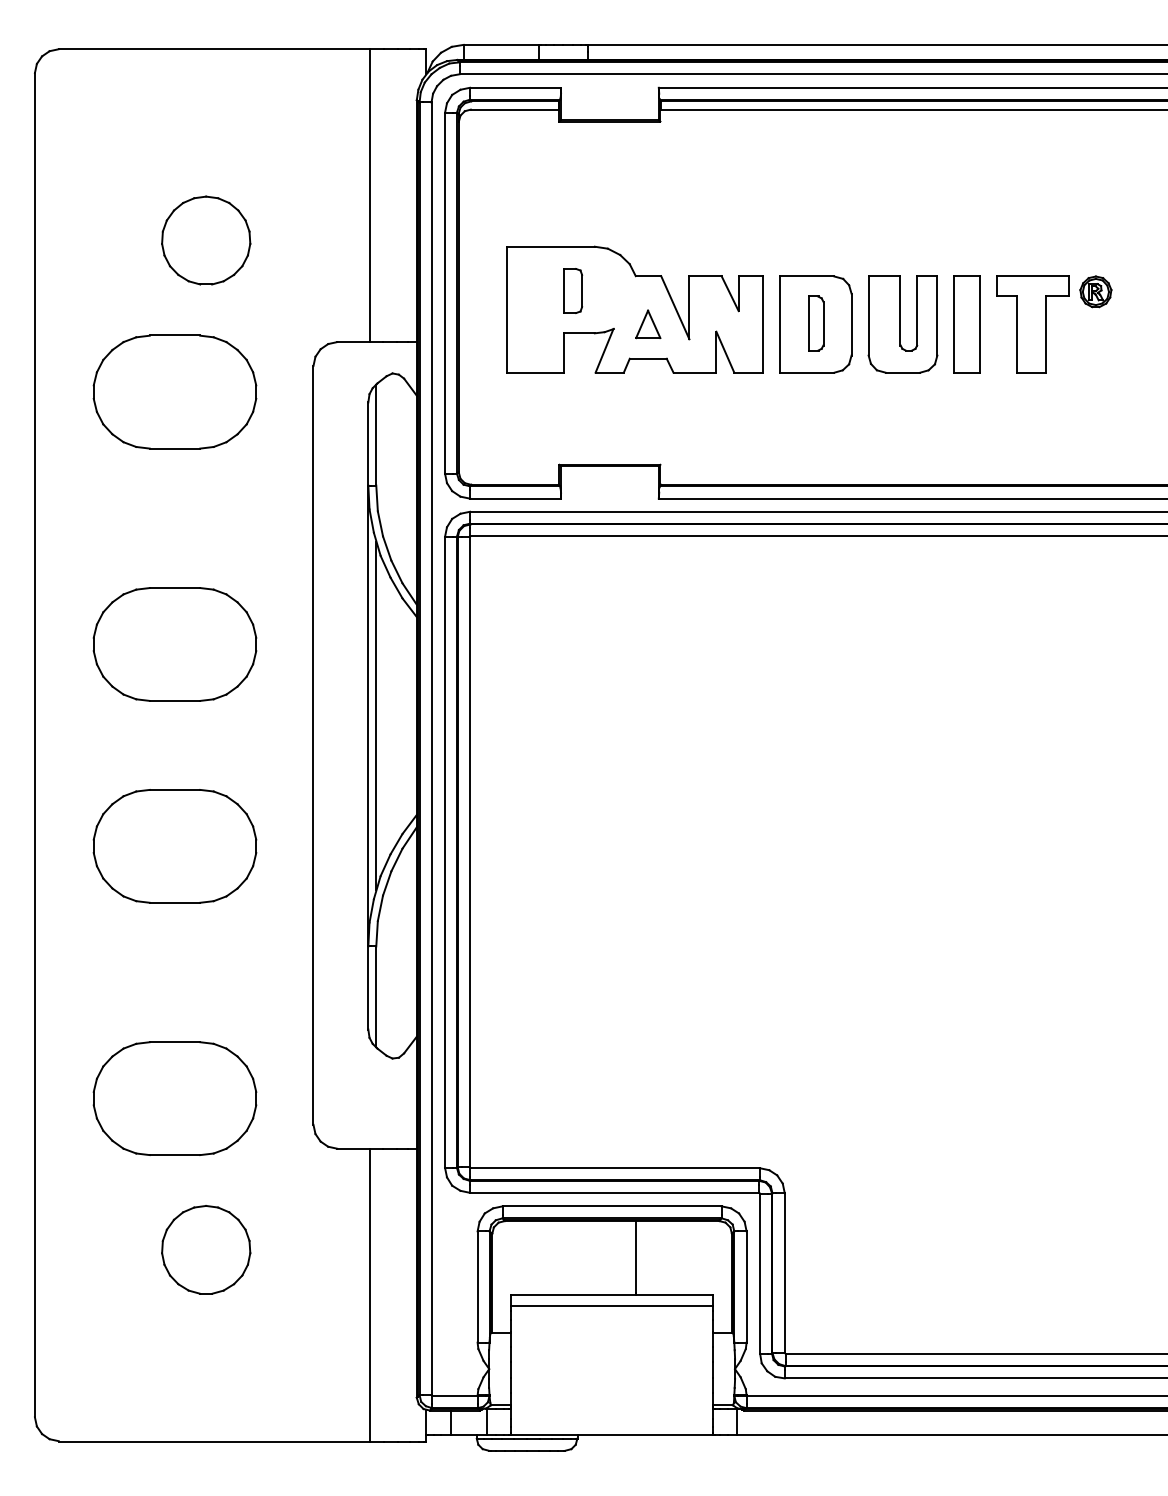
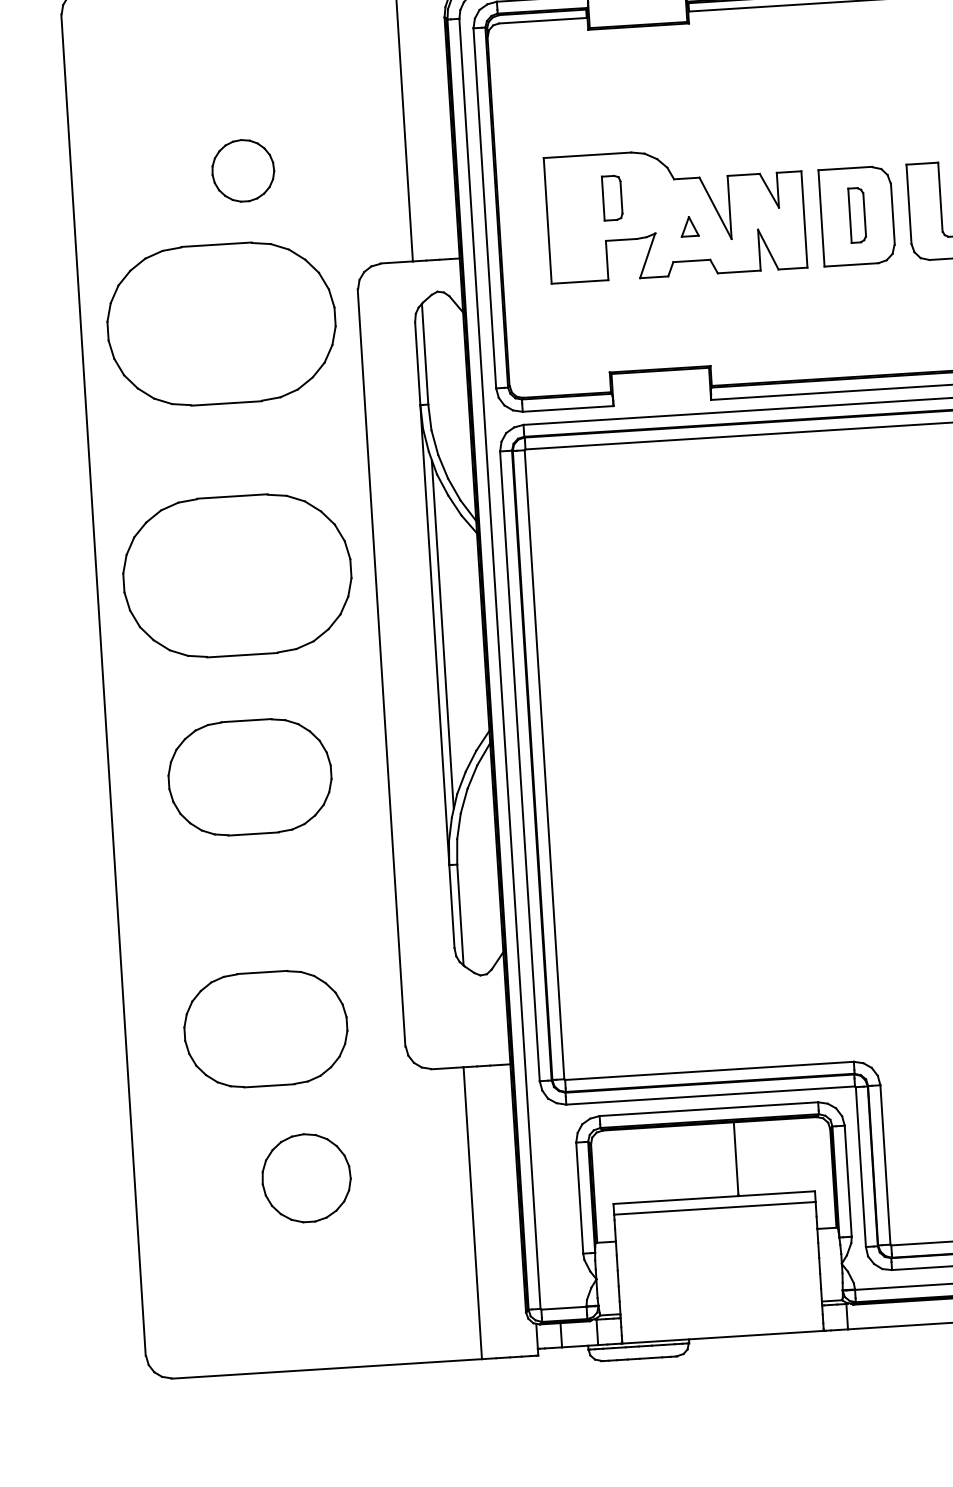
part: (206, 240) -> (243, 170), size x0.7
part: (648, 324) -> (689, 226), size x0.7
part: (174, 391) -> (221, 323), size x1.4
part: (174, 644) -> (236, 575), size x1.4

